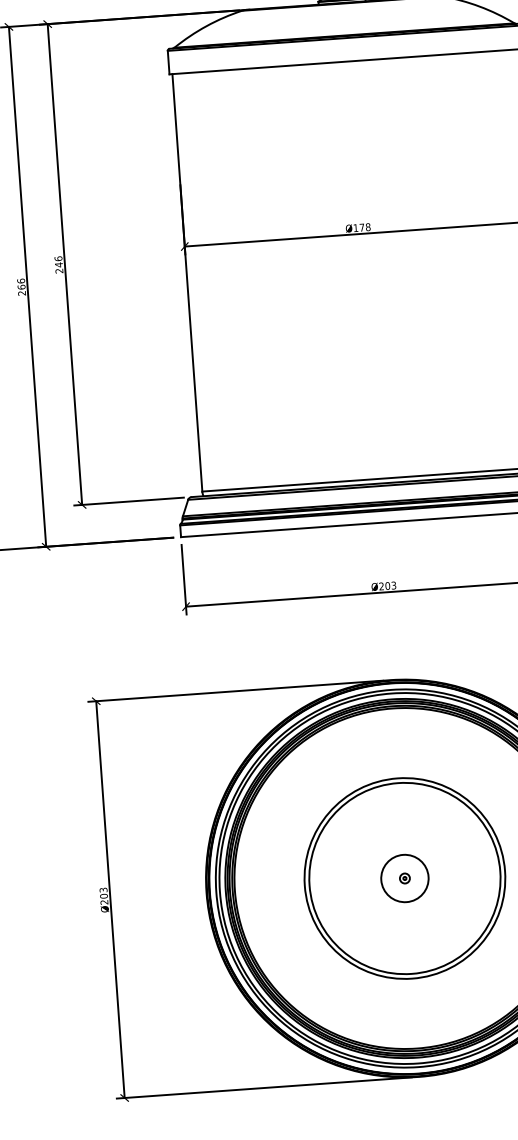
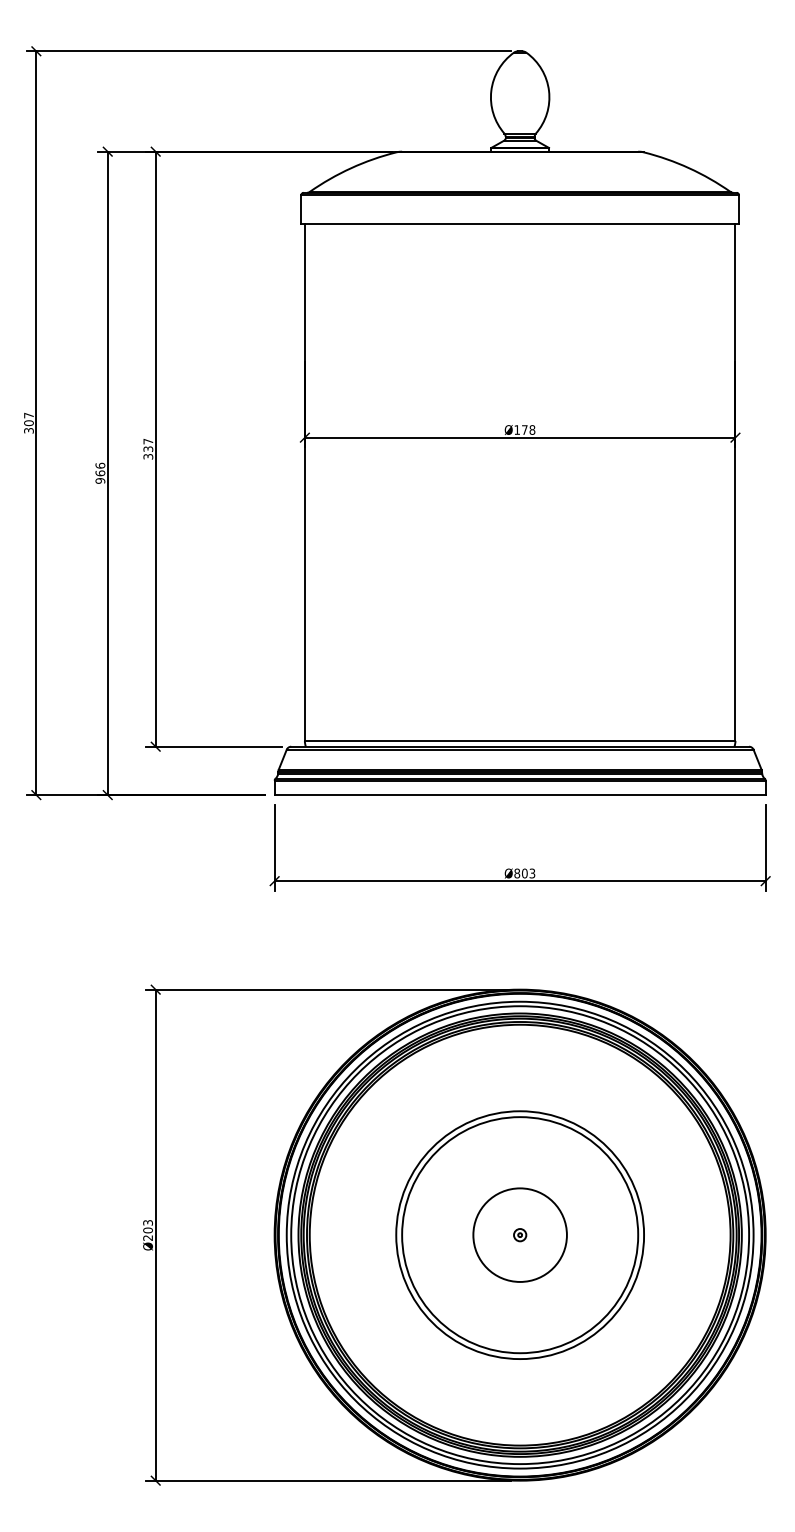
text: (59, 264) -> (148, 448), 246 -> 337
text: (22, 293) -> (100, 480), 266 -> 966
text: (381, 586) -> (517, 873), Ø203 -> Ø803
circle: (404, 878) -> (519, 1234), size x1.6

